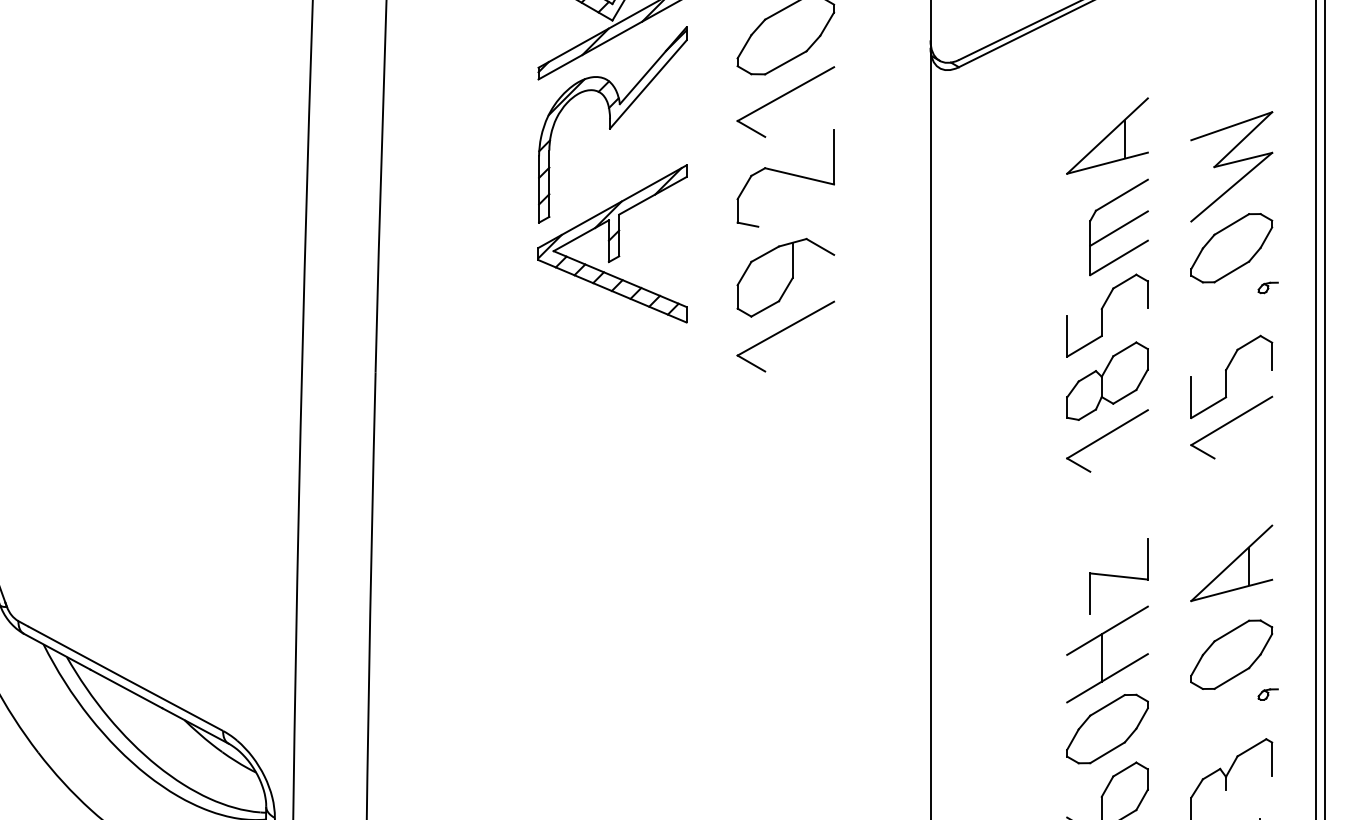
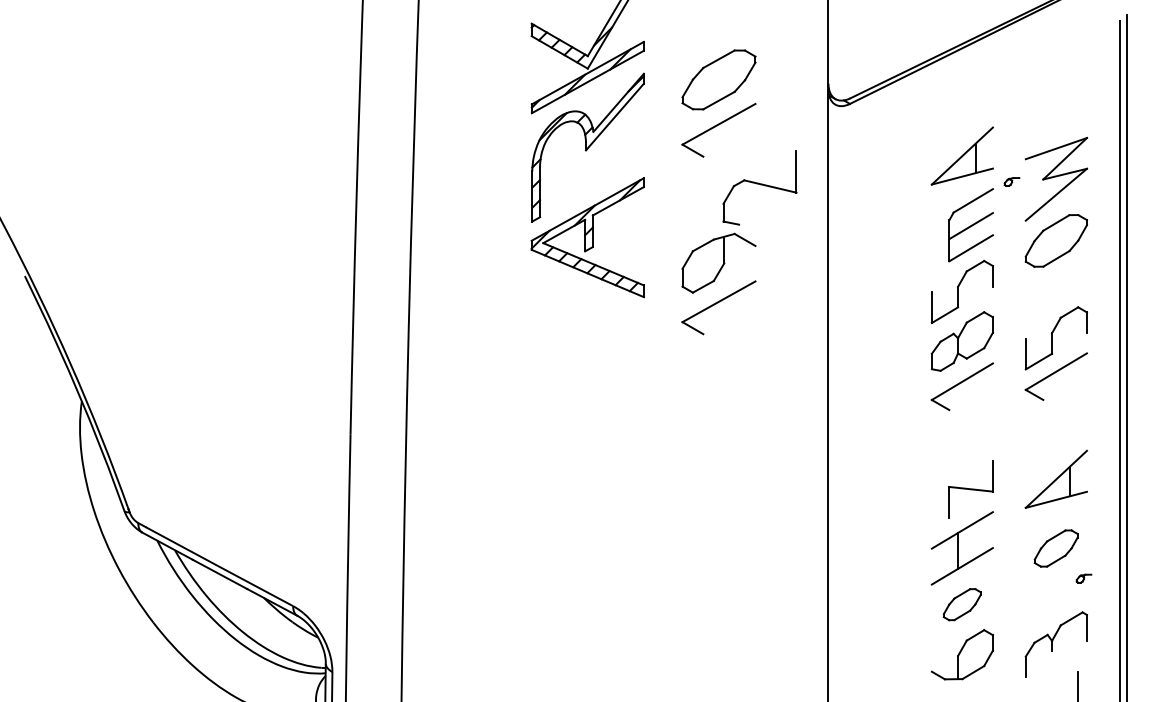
part: (785, 177) -> (759, 187), moved
part: (1267, 287) -> (1011, 181), moved
part: (1230, 654) -> (1055, 548), size x0.7
part: (1106, 728) -> (961, 604), size x0.6

